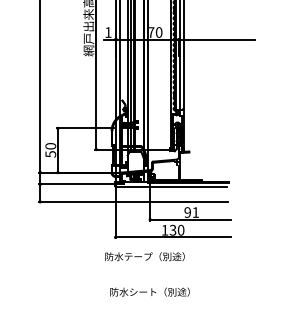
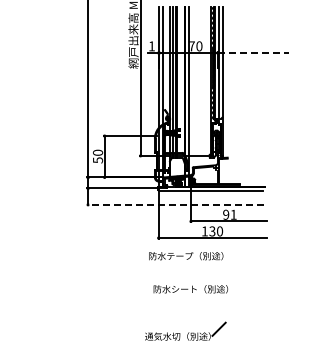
line: (216, 40) -> (253, 53), solid -> dashed
line: (133, 201) -> (175, 204), solid -> dashed

